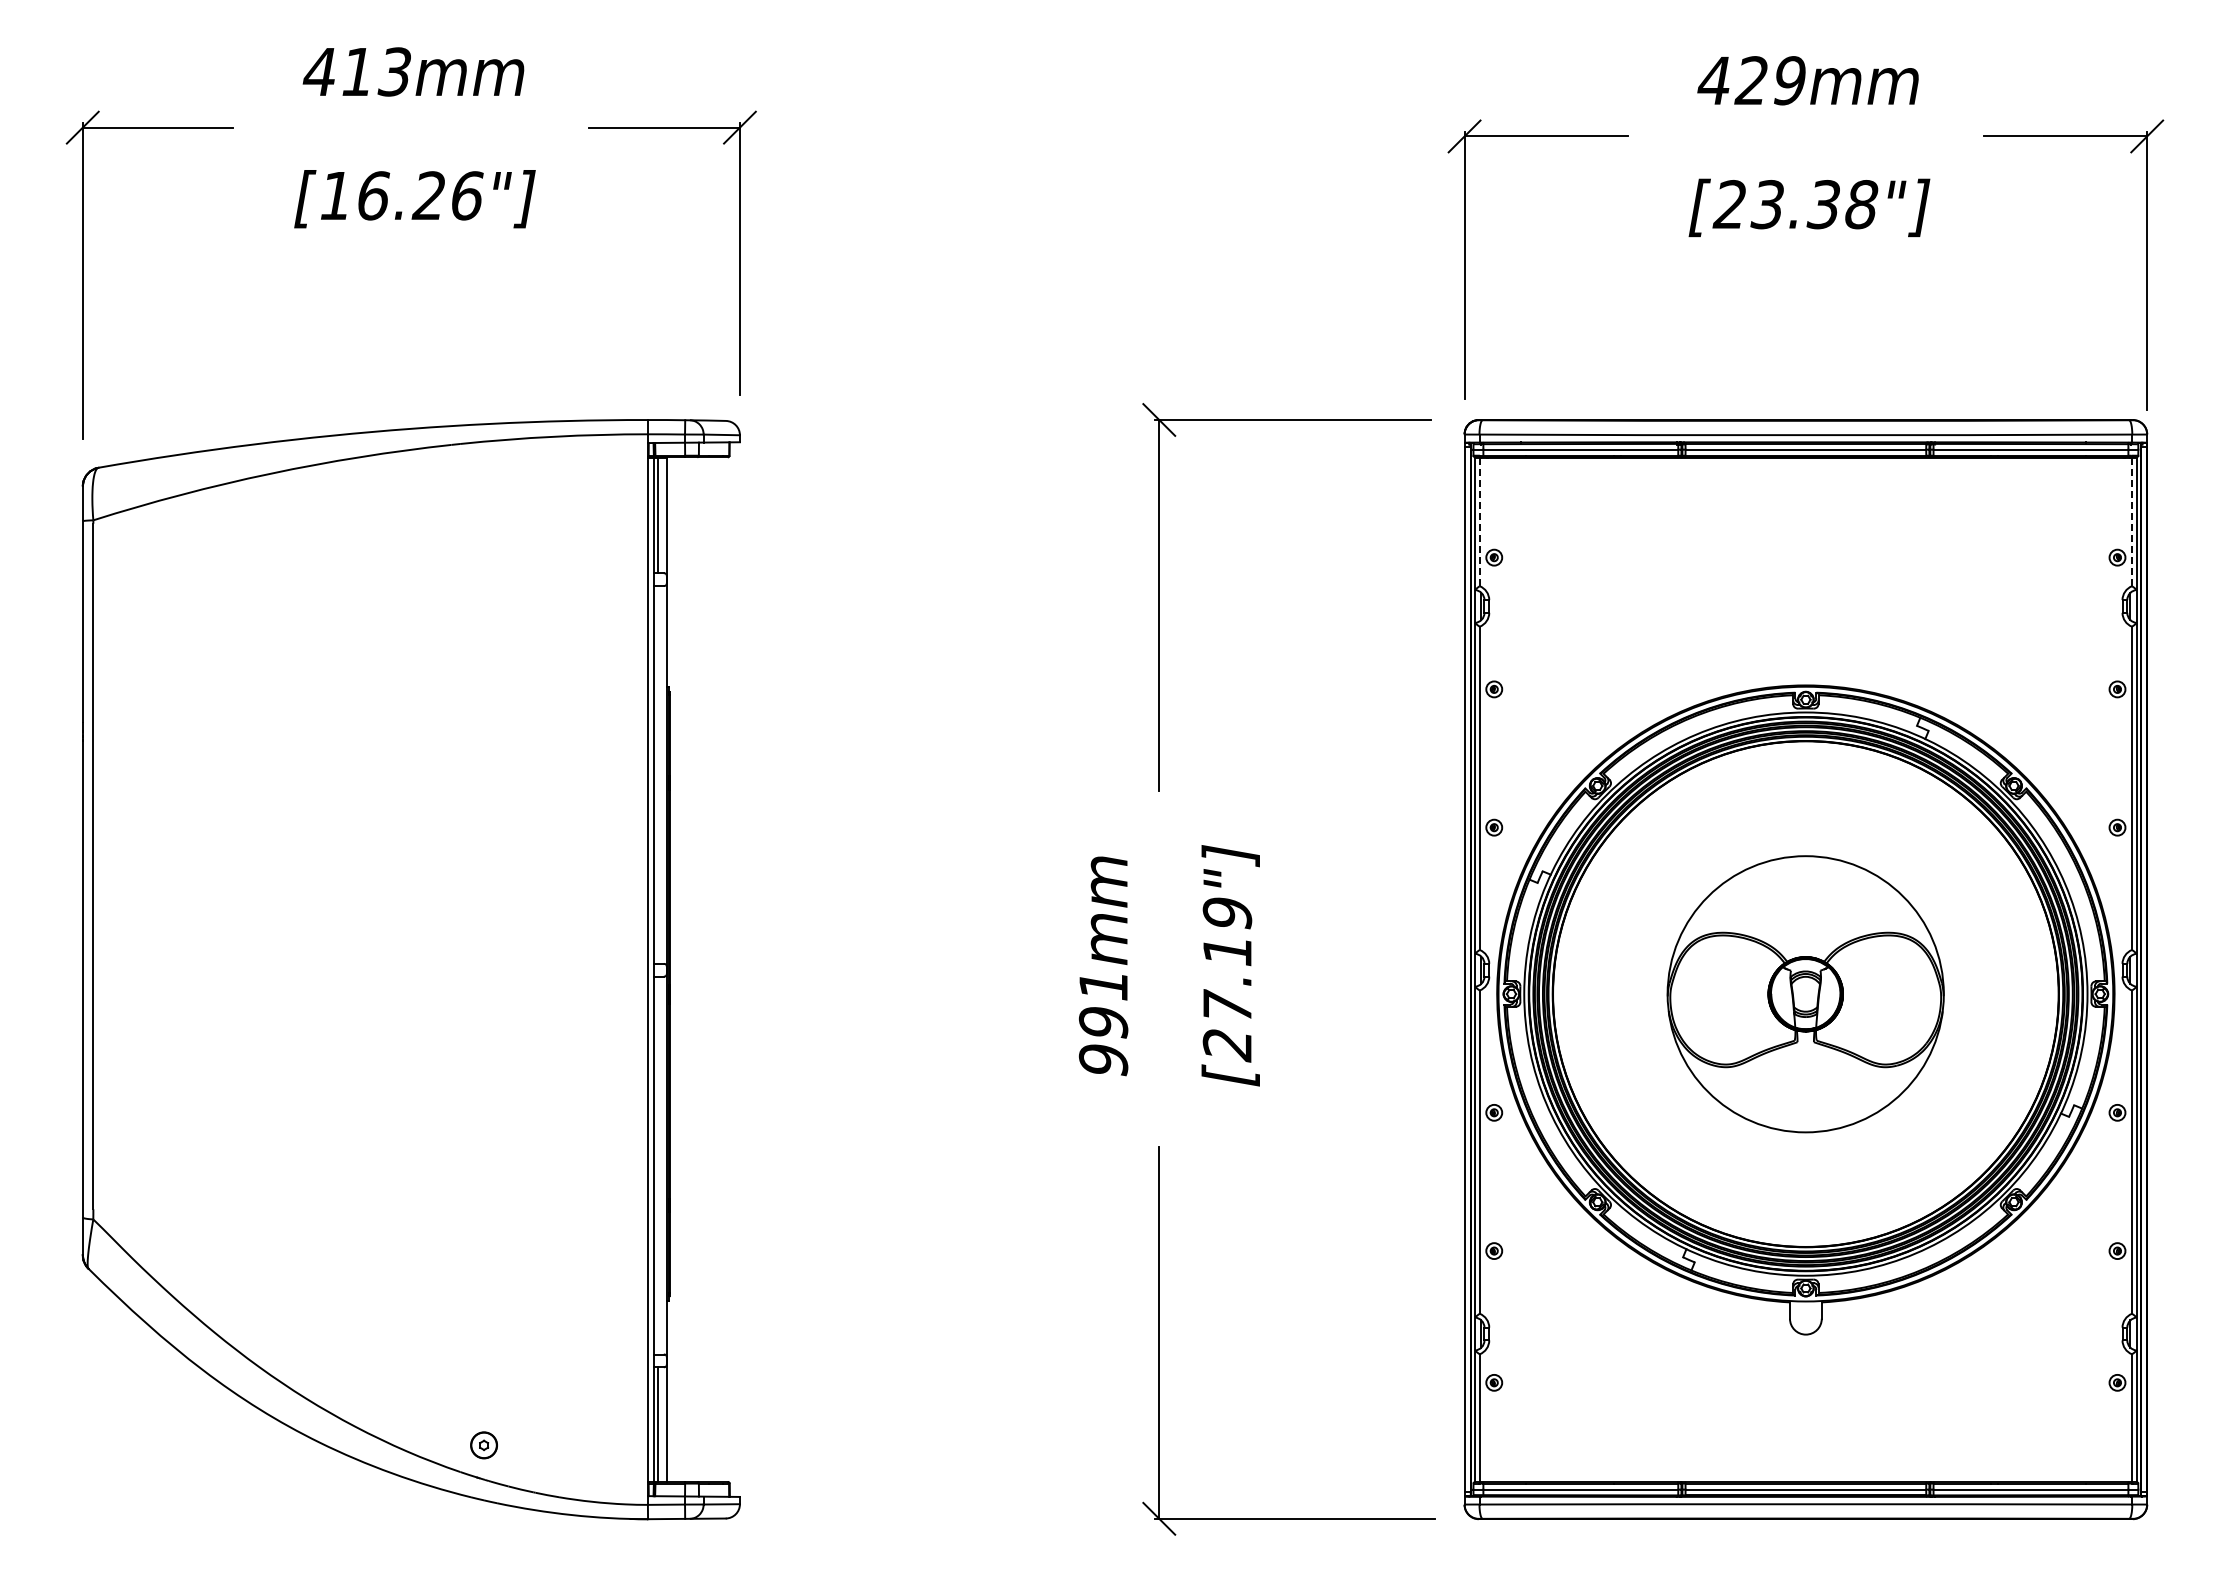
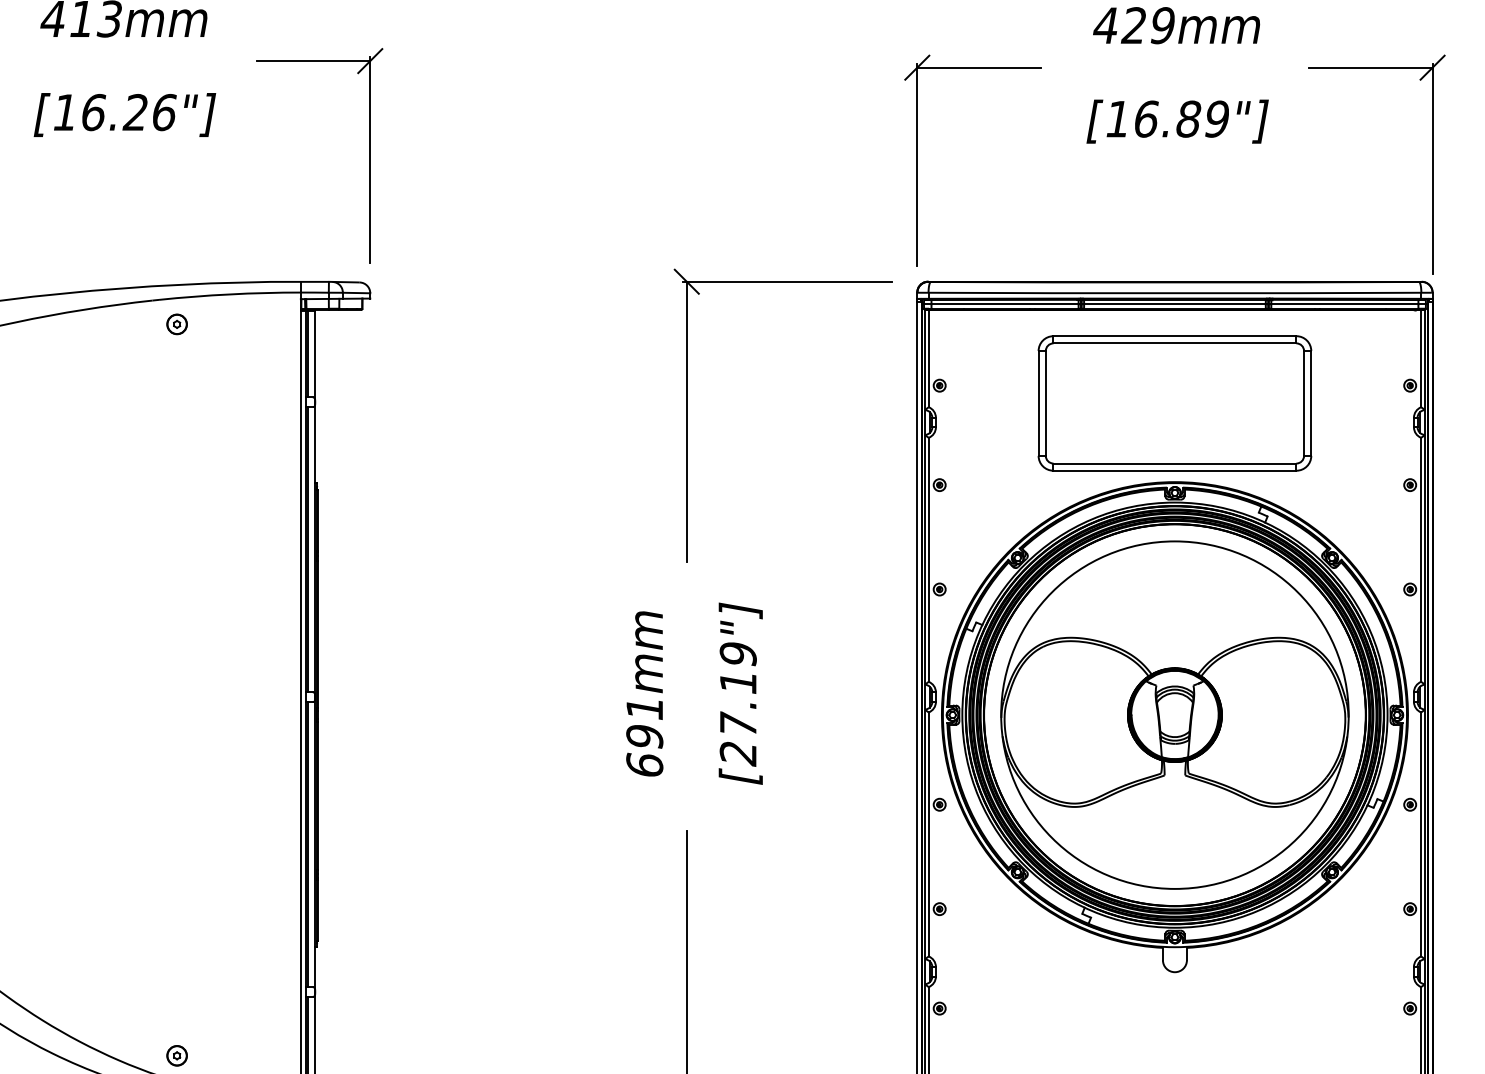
text: (1795, 204) -> (1167, 119), [23.38"] -> [16.89"]
part: (483, 476) -> (176, 324), added
line: (2132, 521) -> (1421, 358), dashed -> solid
line: (1479, 522) -> (928, 359), dashed -> solid
part: (1805, 581) -> (1174, 403), added
line: (657, 774) -> (308, 549), added
part: (1805, 994) -> (1174, 715), size x1.67
text: (1103, 1060) -> (644, 765), 991mm -> 691mm
line: (657, 1165) -> (308, 844), added

